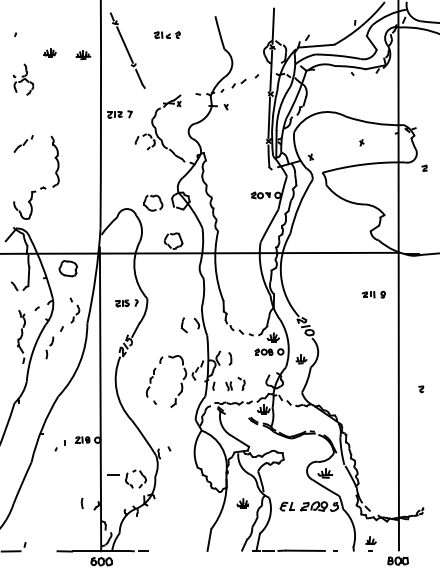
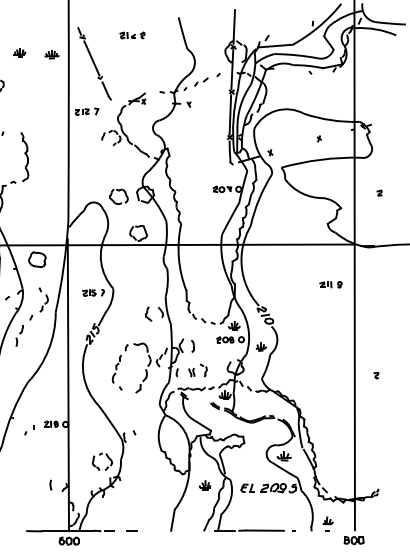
part: (127, 50) -> (94, 63), moved
part: (424, 167) -> (379, 192), moved
line: (113, 474) -> (131, 530), moved

